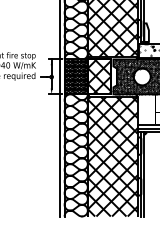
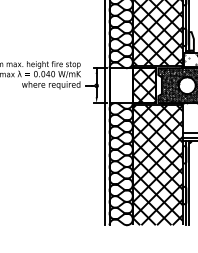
hatch: (75, 76) -> (120, 85), removed

